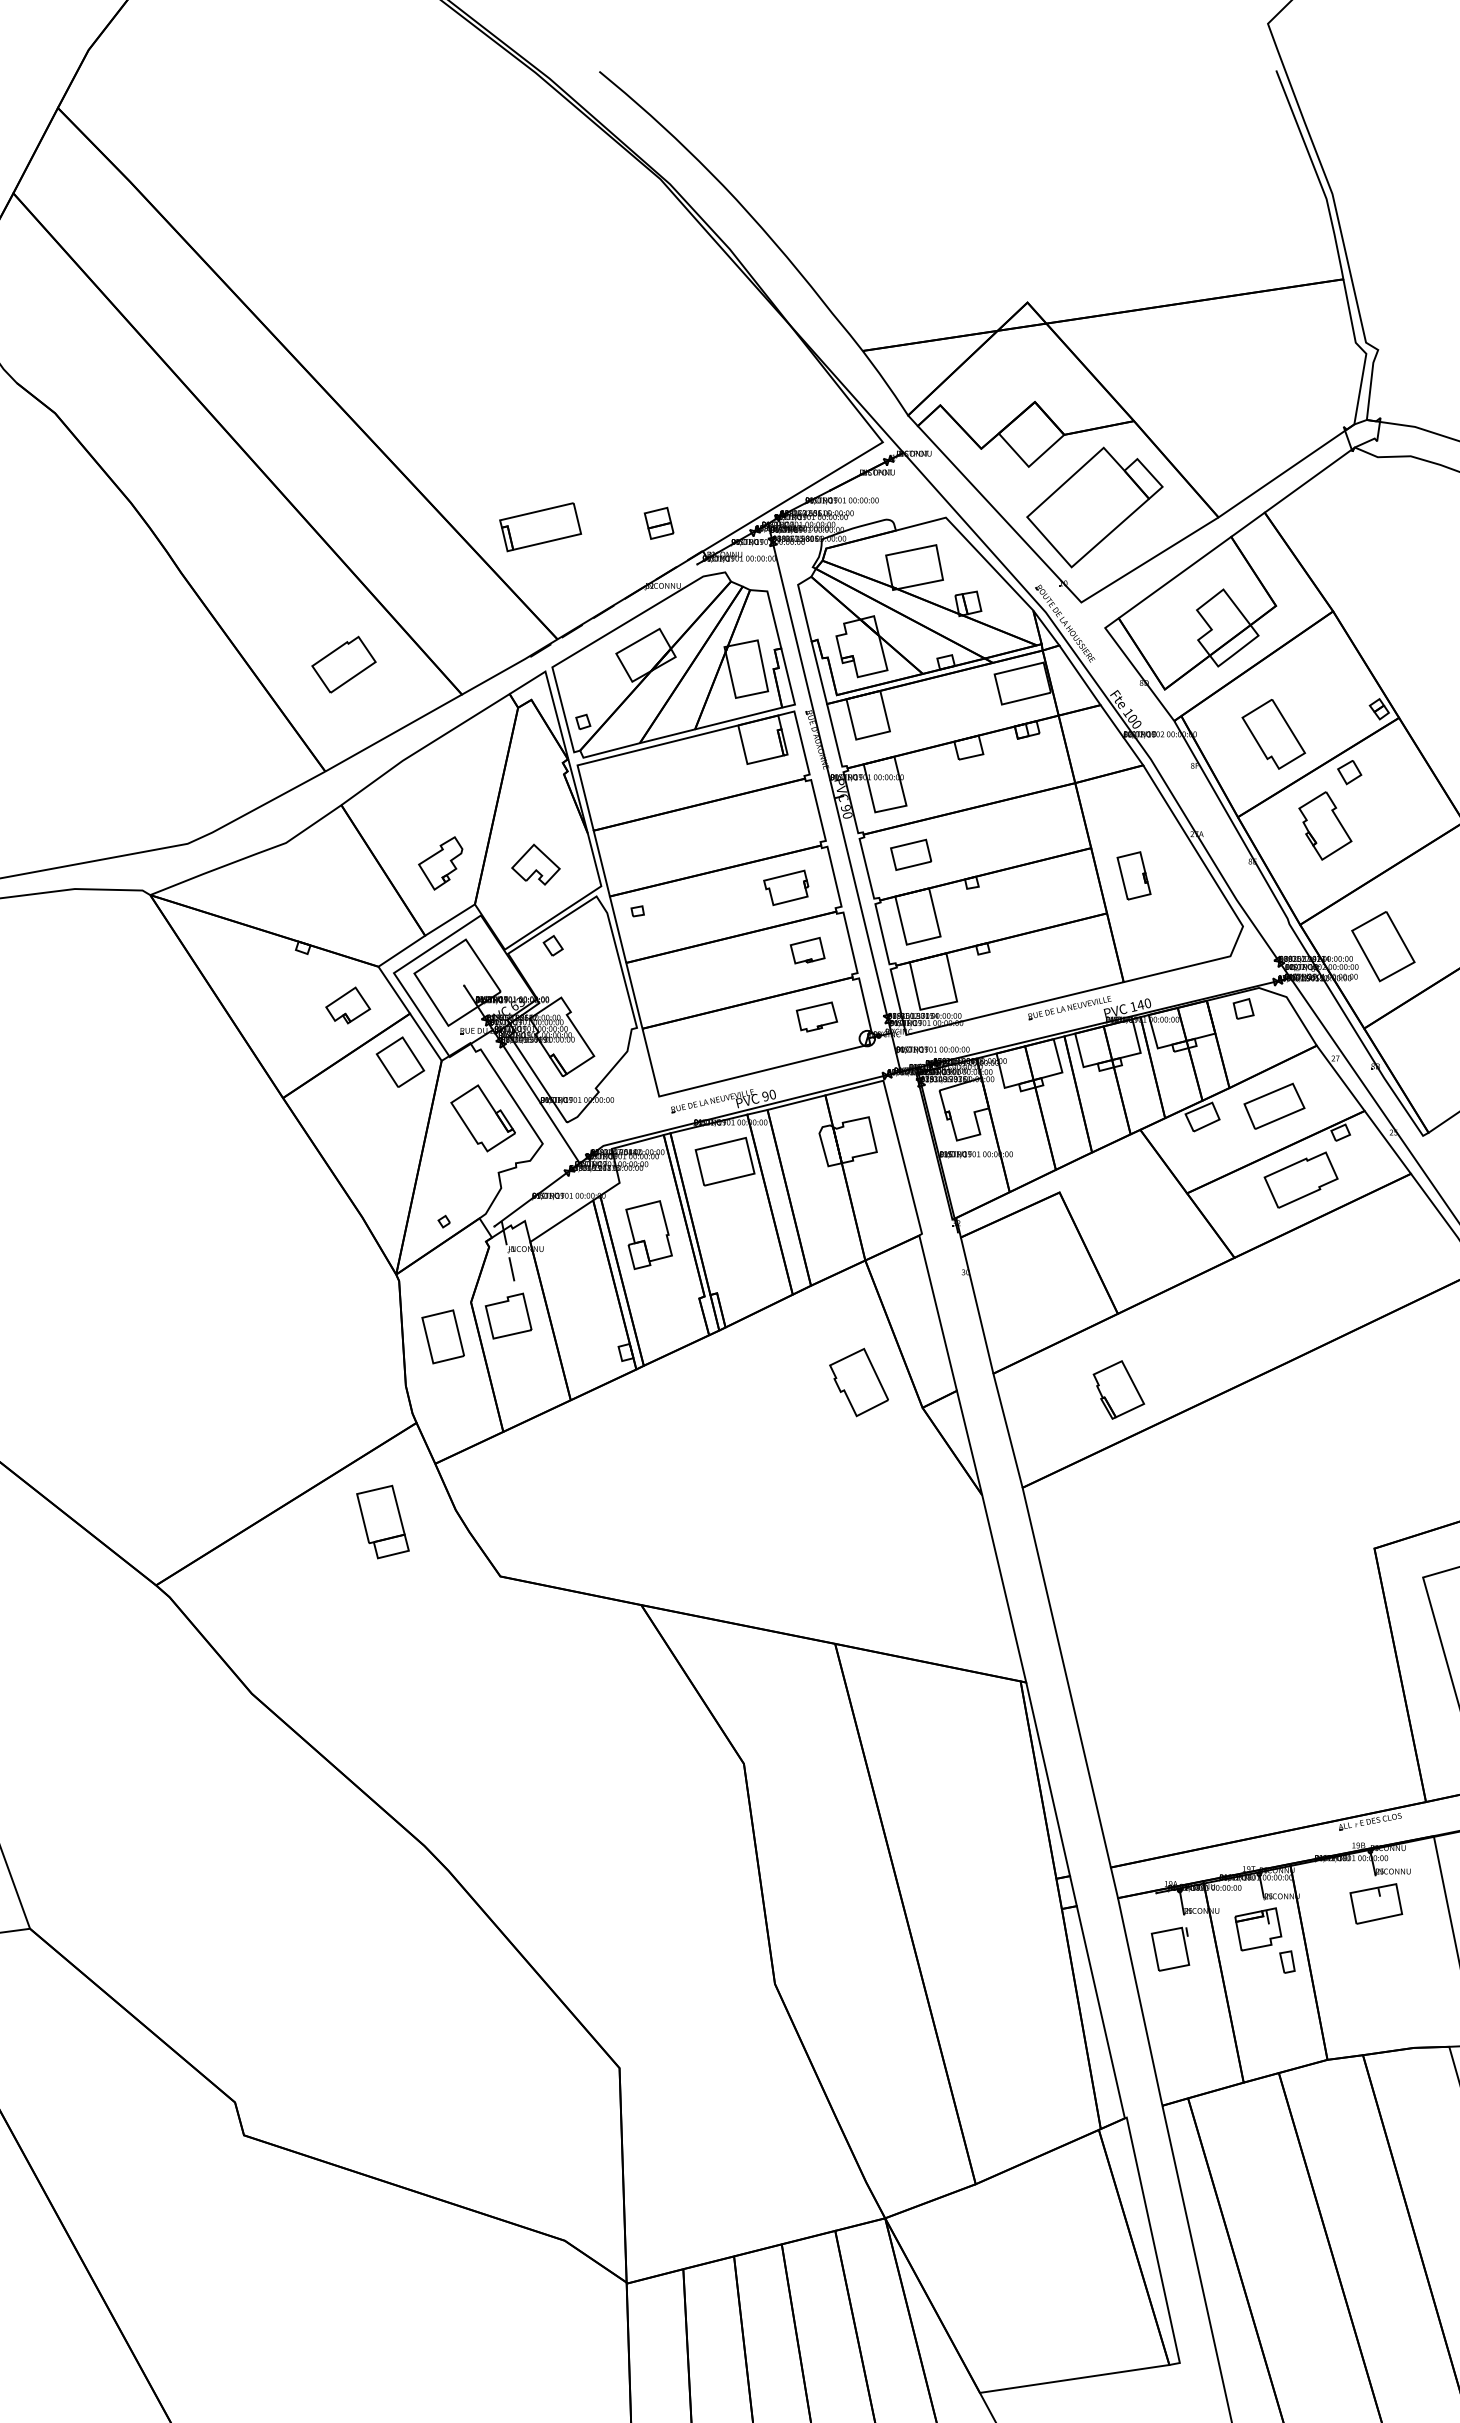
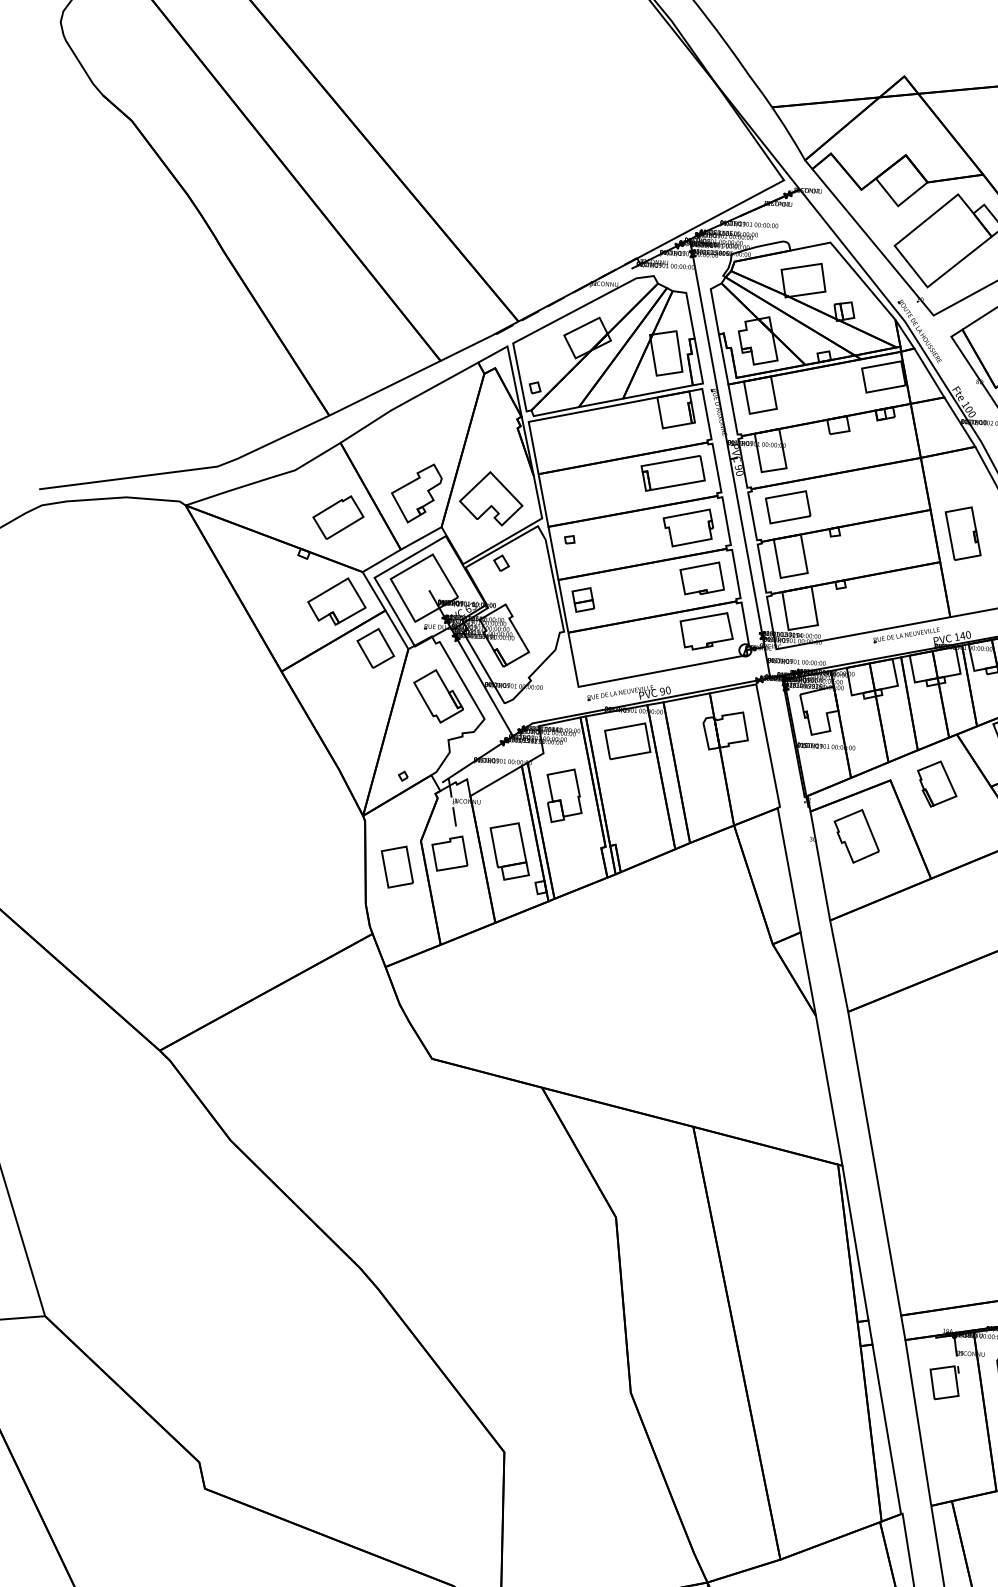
part: (658, 522) -> (582, 599), moved
part: (540, 527) -> (673, 473), moved
part: (343, 664) -> (338, 517), moved
part: (910, 854) -> (787, 506), size x1.43
part: (440, 863) -> (416, 493), size x1.43
part: (535, 864) -> (491, 498), size x1.67
part: (1133, 875) -> (962, 533), size x1.43
part: (785, 887) -> (687, 527), size x1.43
part: (807, 950) -> (702, 578), size x1.67
part: (347, 1005) -> (336, 601), size x1.67
part: (816, 1016) -> (706, 630), size x1.67
part: (858, 1382) -> (856, 836), moved
part: (1118, 1389) -> (936, 783), moved
part: (382, 1521) -> (509, 850), moved

